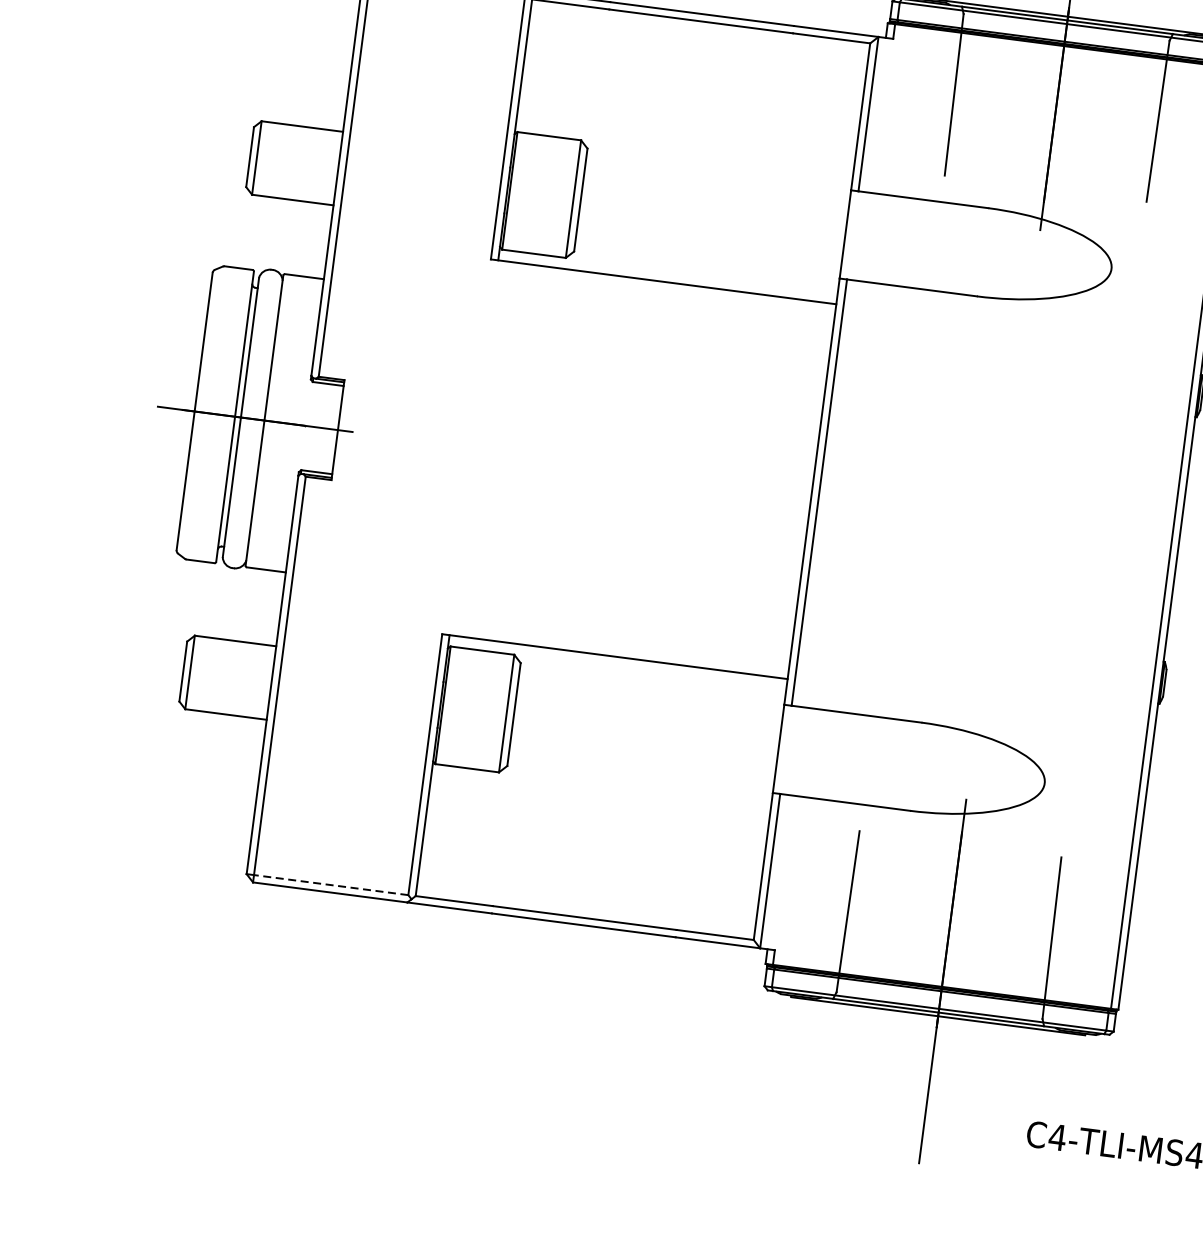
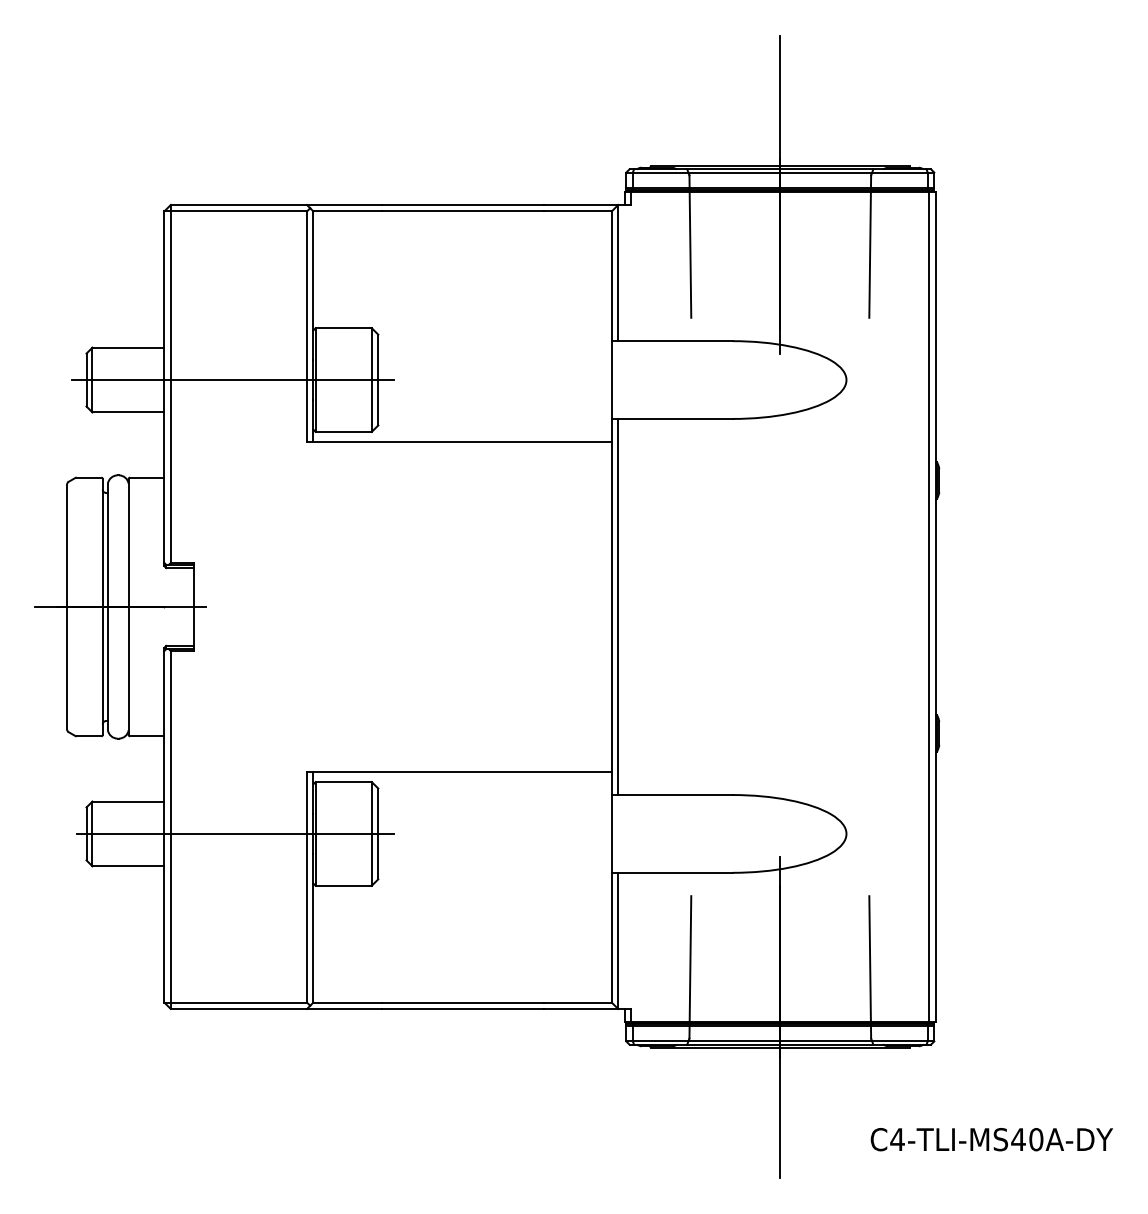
line: (416, 179) -> (233, 380), added
line: (352, 693) -> (235, 833), added
line: (330, 885) -> (238, 1002), dashed -> solid

